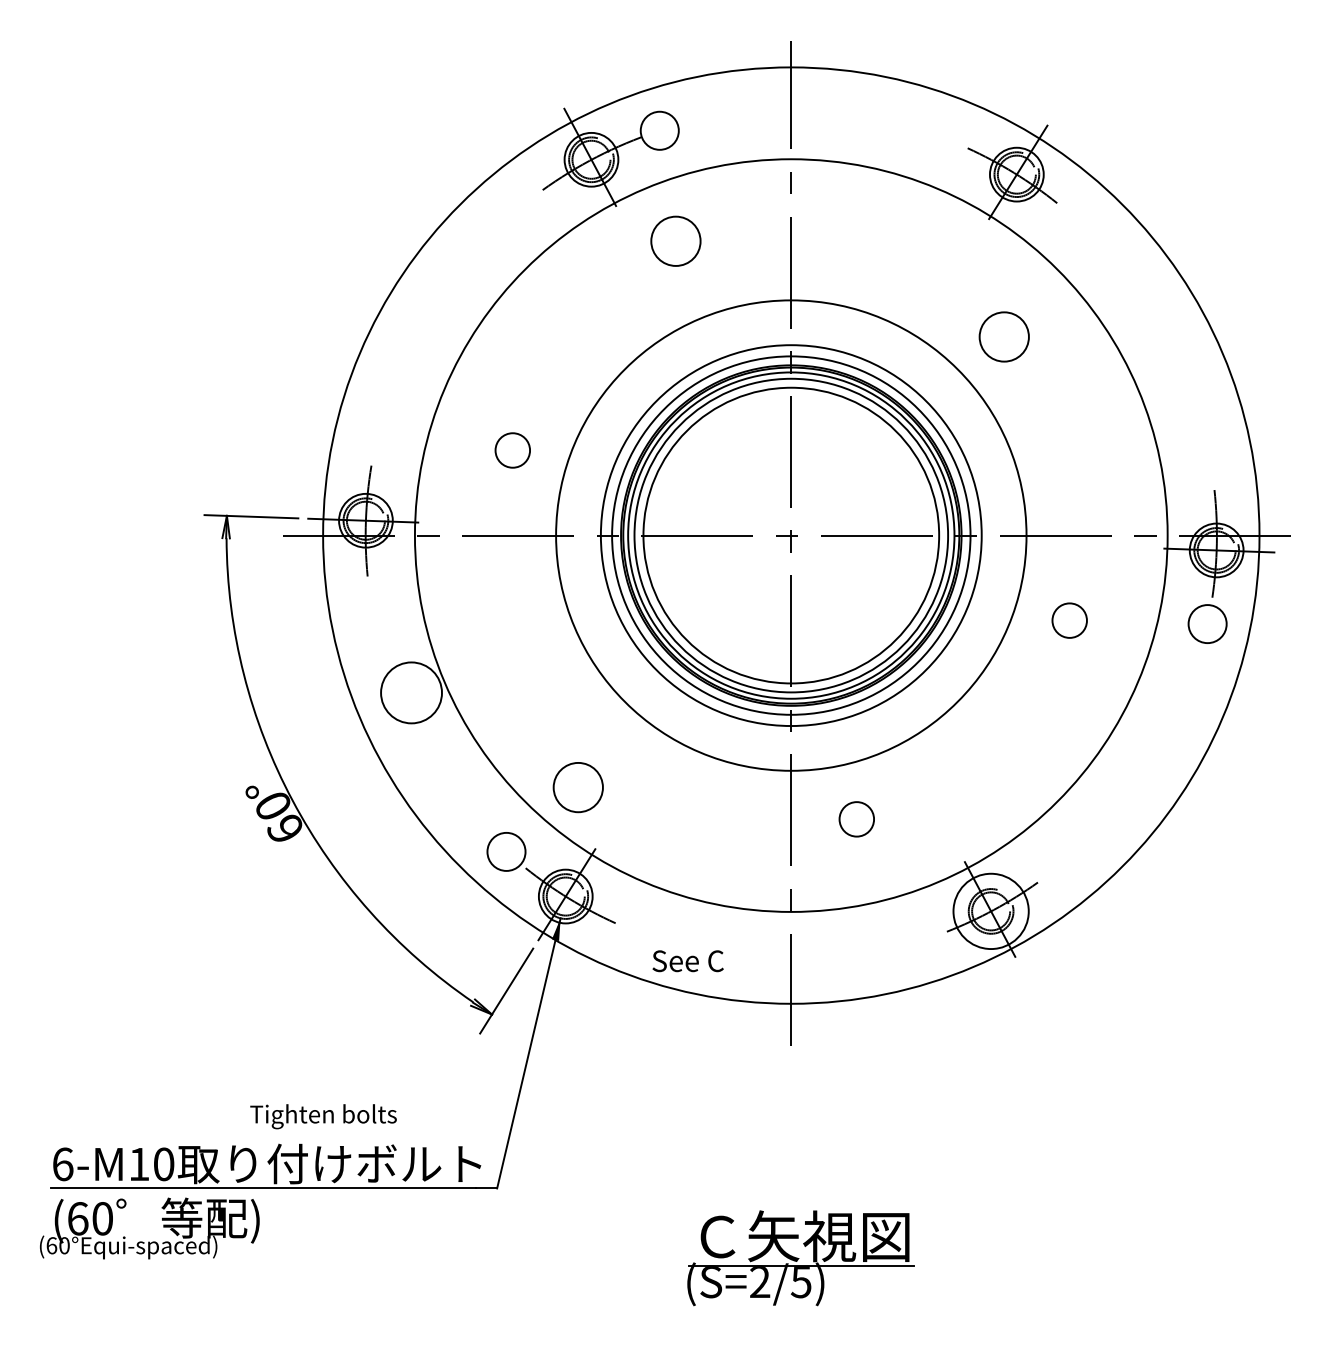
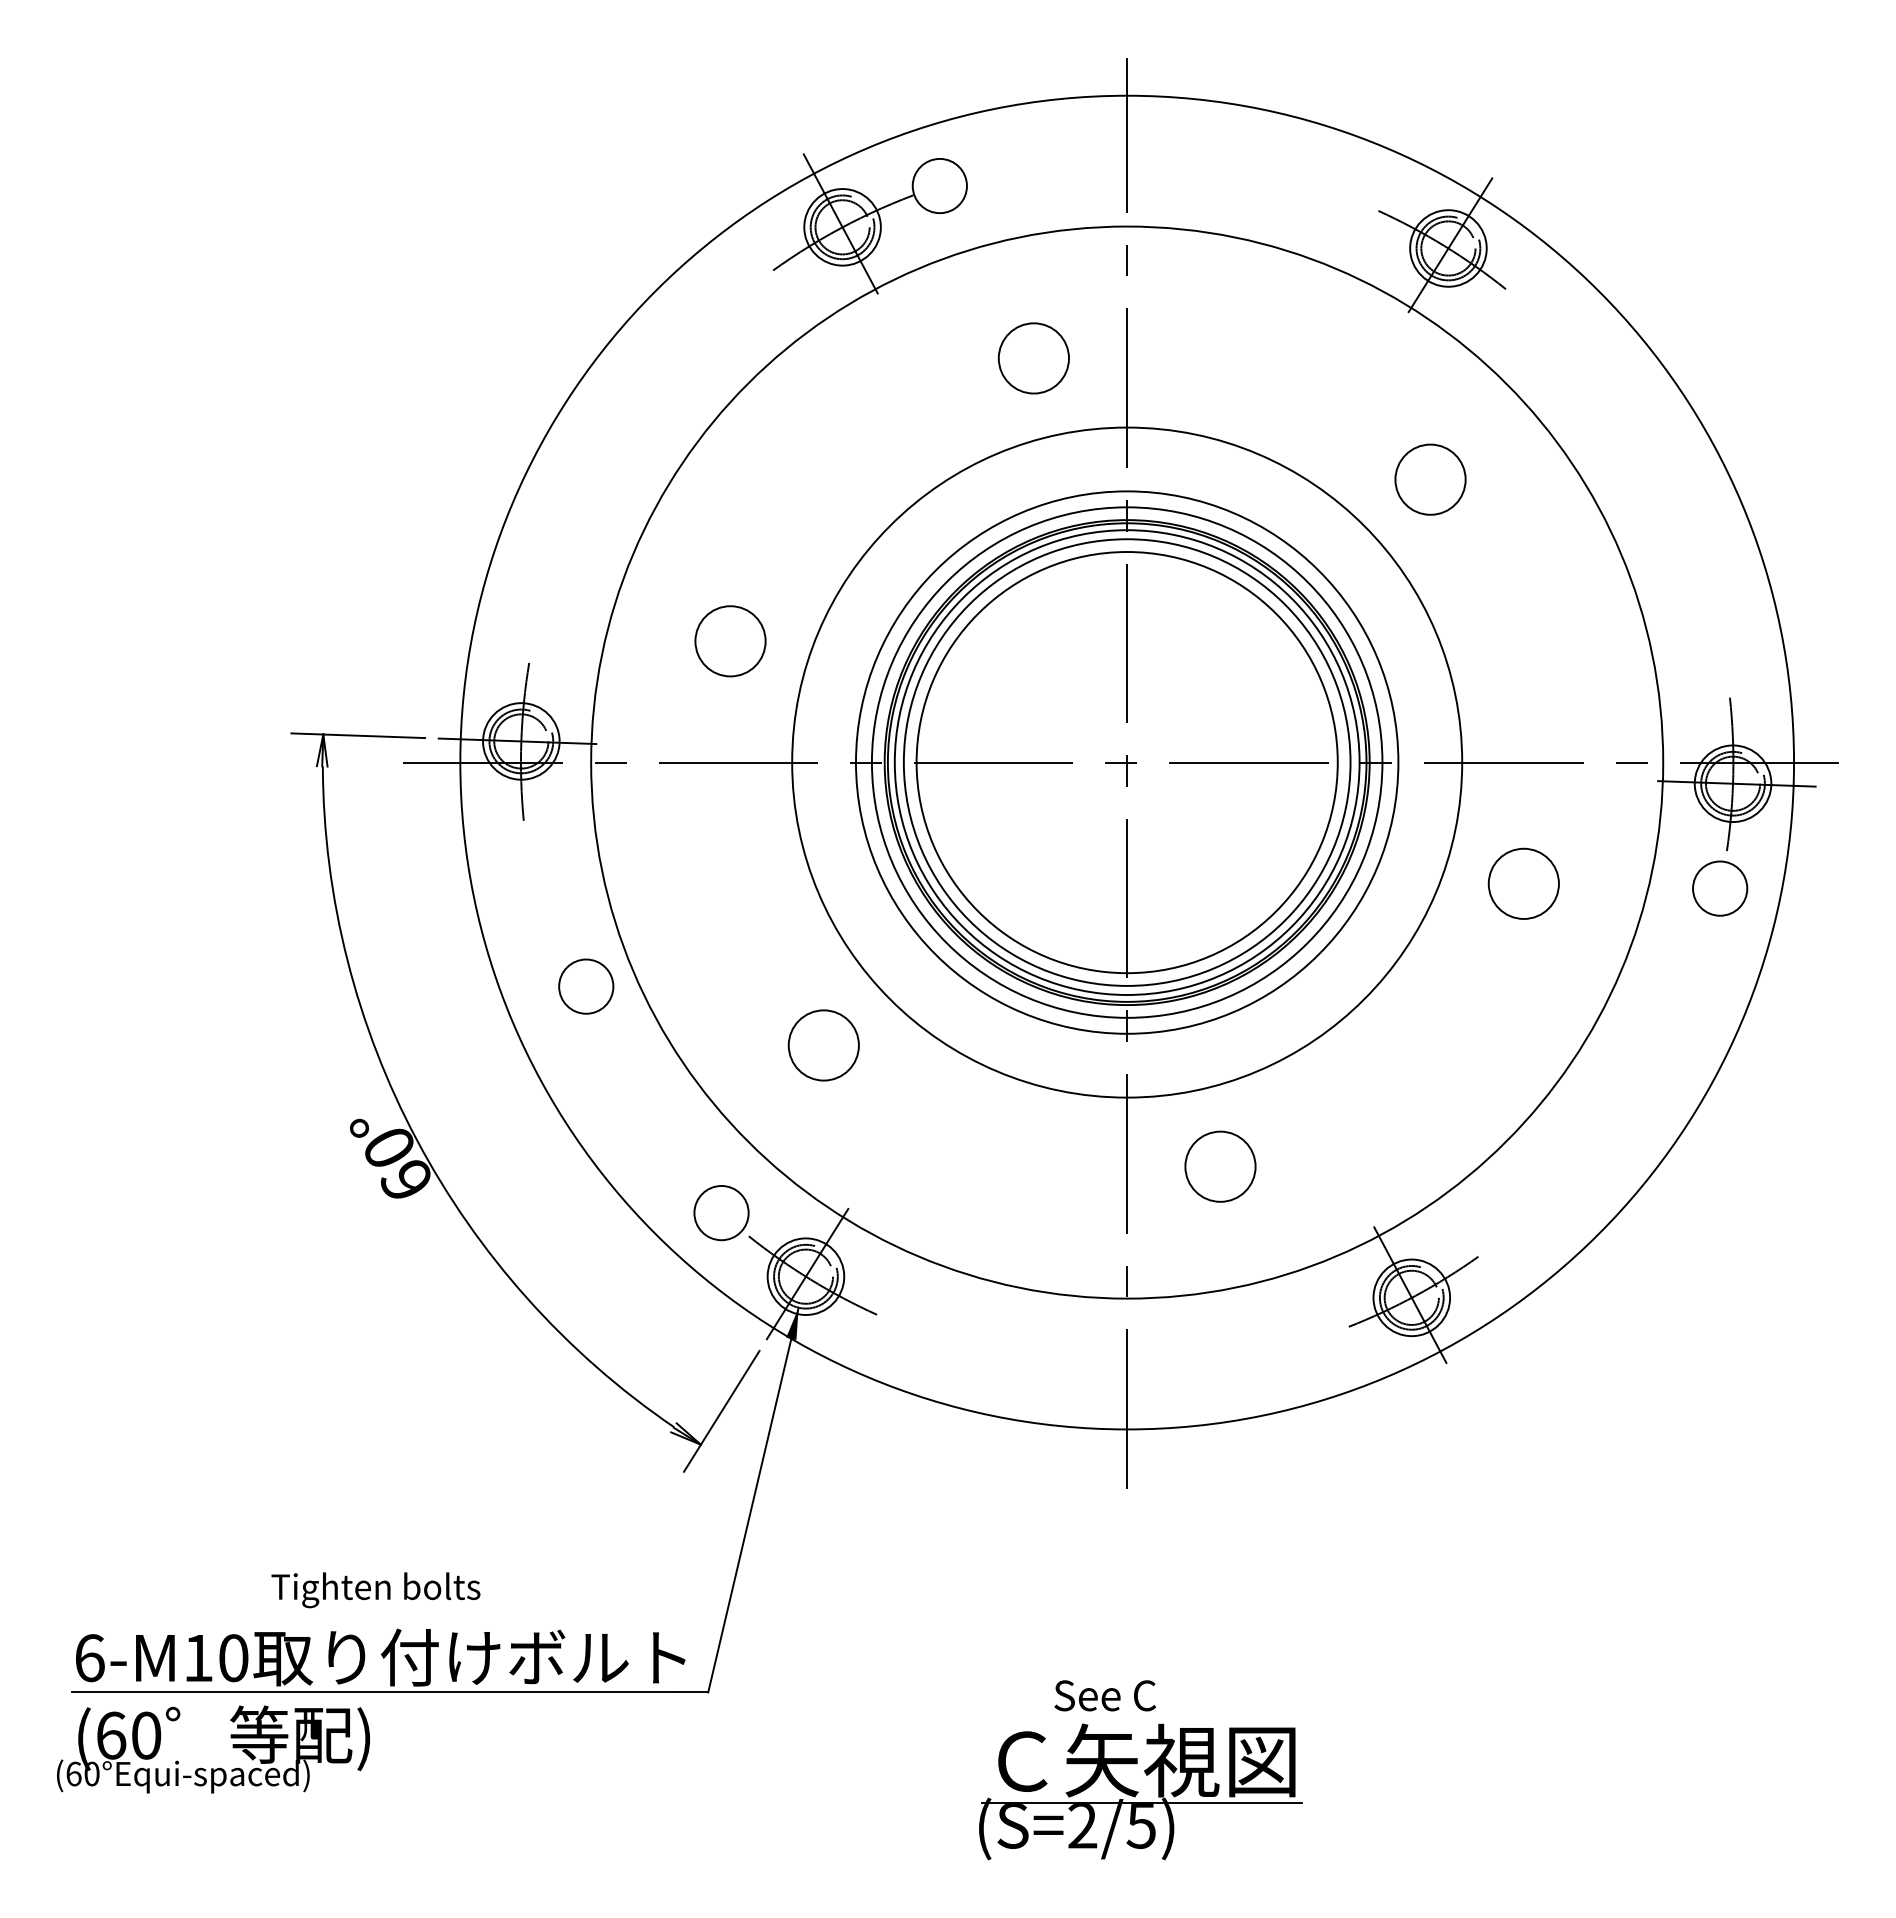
circle: (675, 241) -> (1033, 358), moved
circle: (512, 450) -> (730, 641), size x1.43
circle: (1069, 620) -> (1523, 883), size x1.43
circle: (411, 692) -> (586, 986), size x0.62
circle: (578, 787) -> (823, 1045), moved
circle: (856, 819) -> (1220, 1166), size x1.43
circle: (990, 911) -> (1411, 1297), size x0.71
text: (687, 961) -> (1104, 1695), moved
text: (323, 1116) -> (375, 1590), moved

